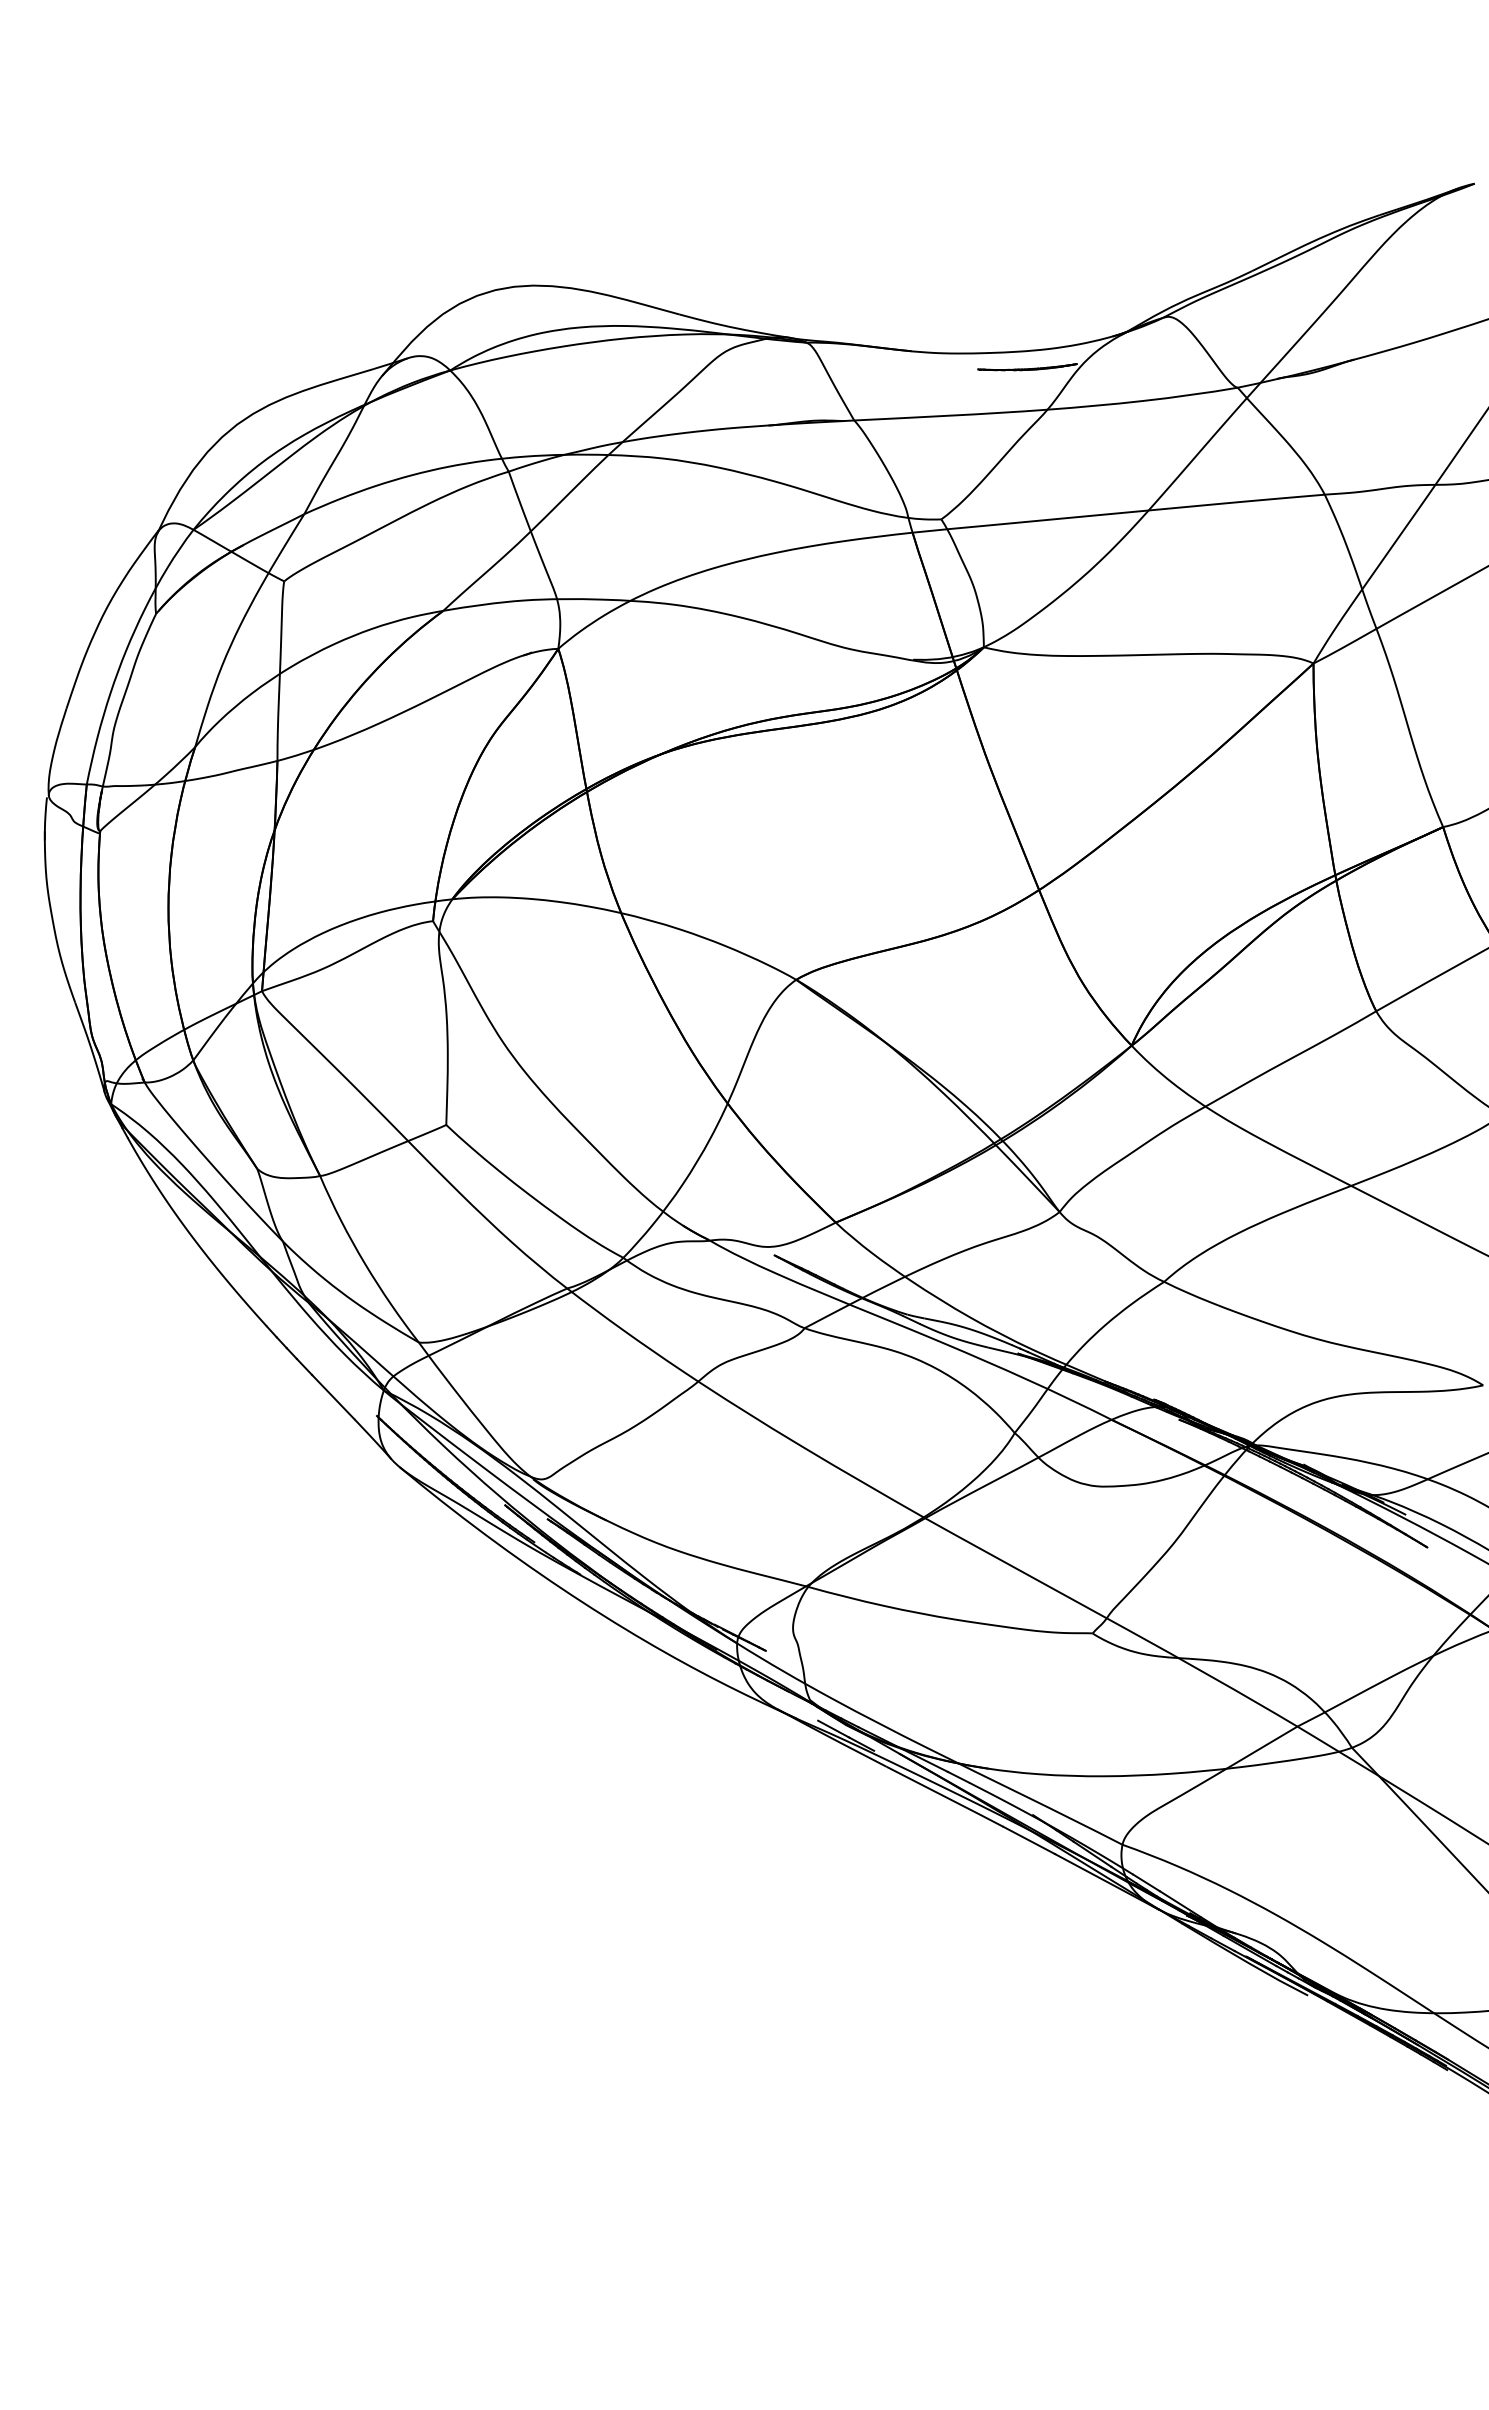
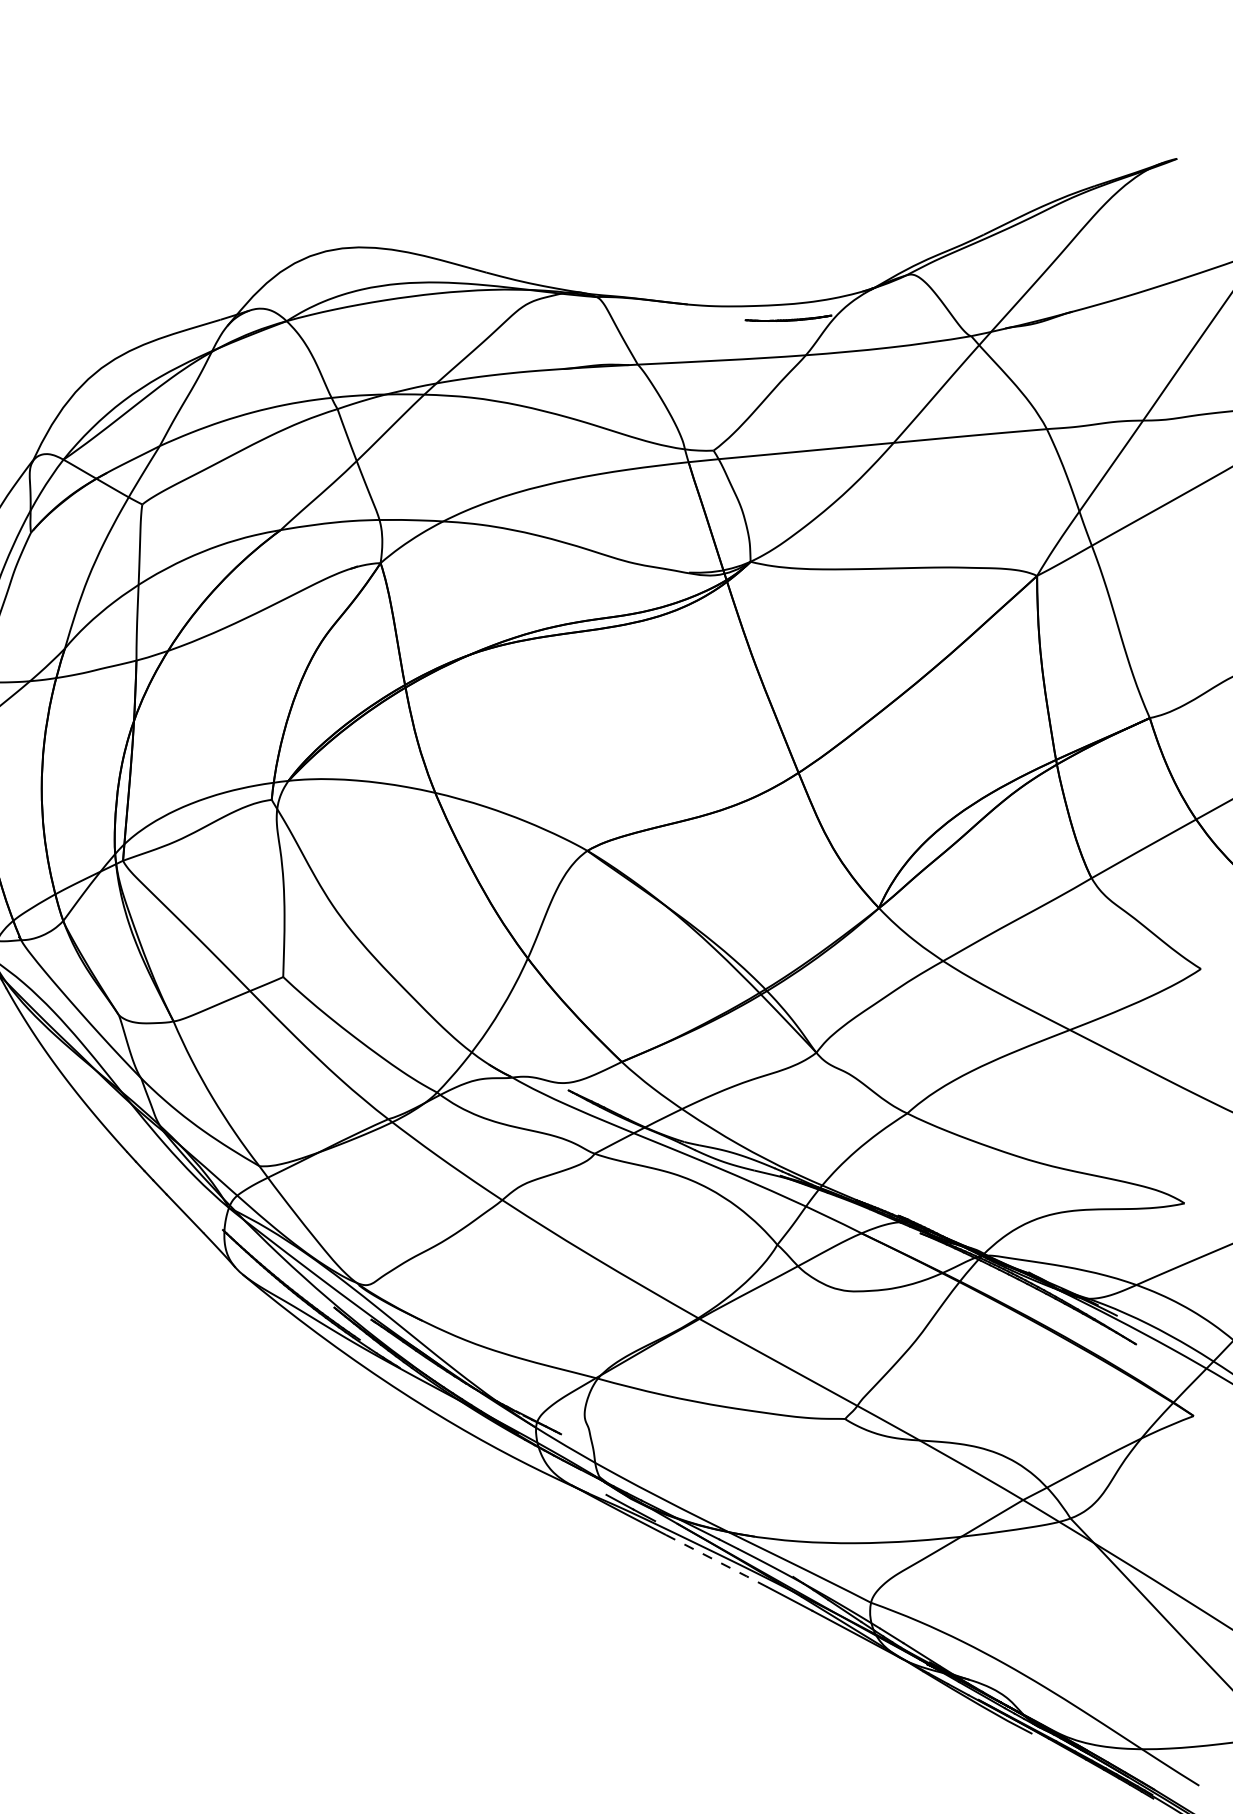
line: (945, 1797) -> (717, 1561), solid -> dashed

